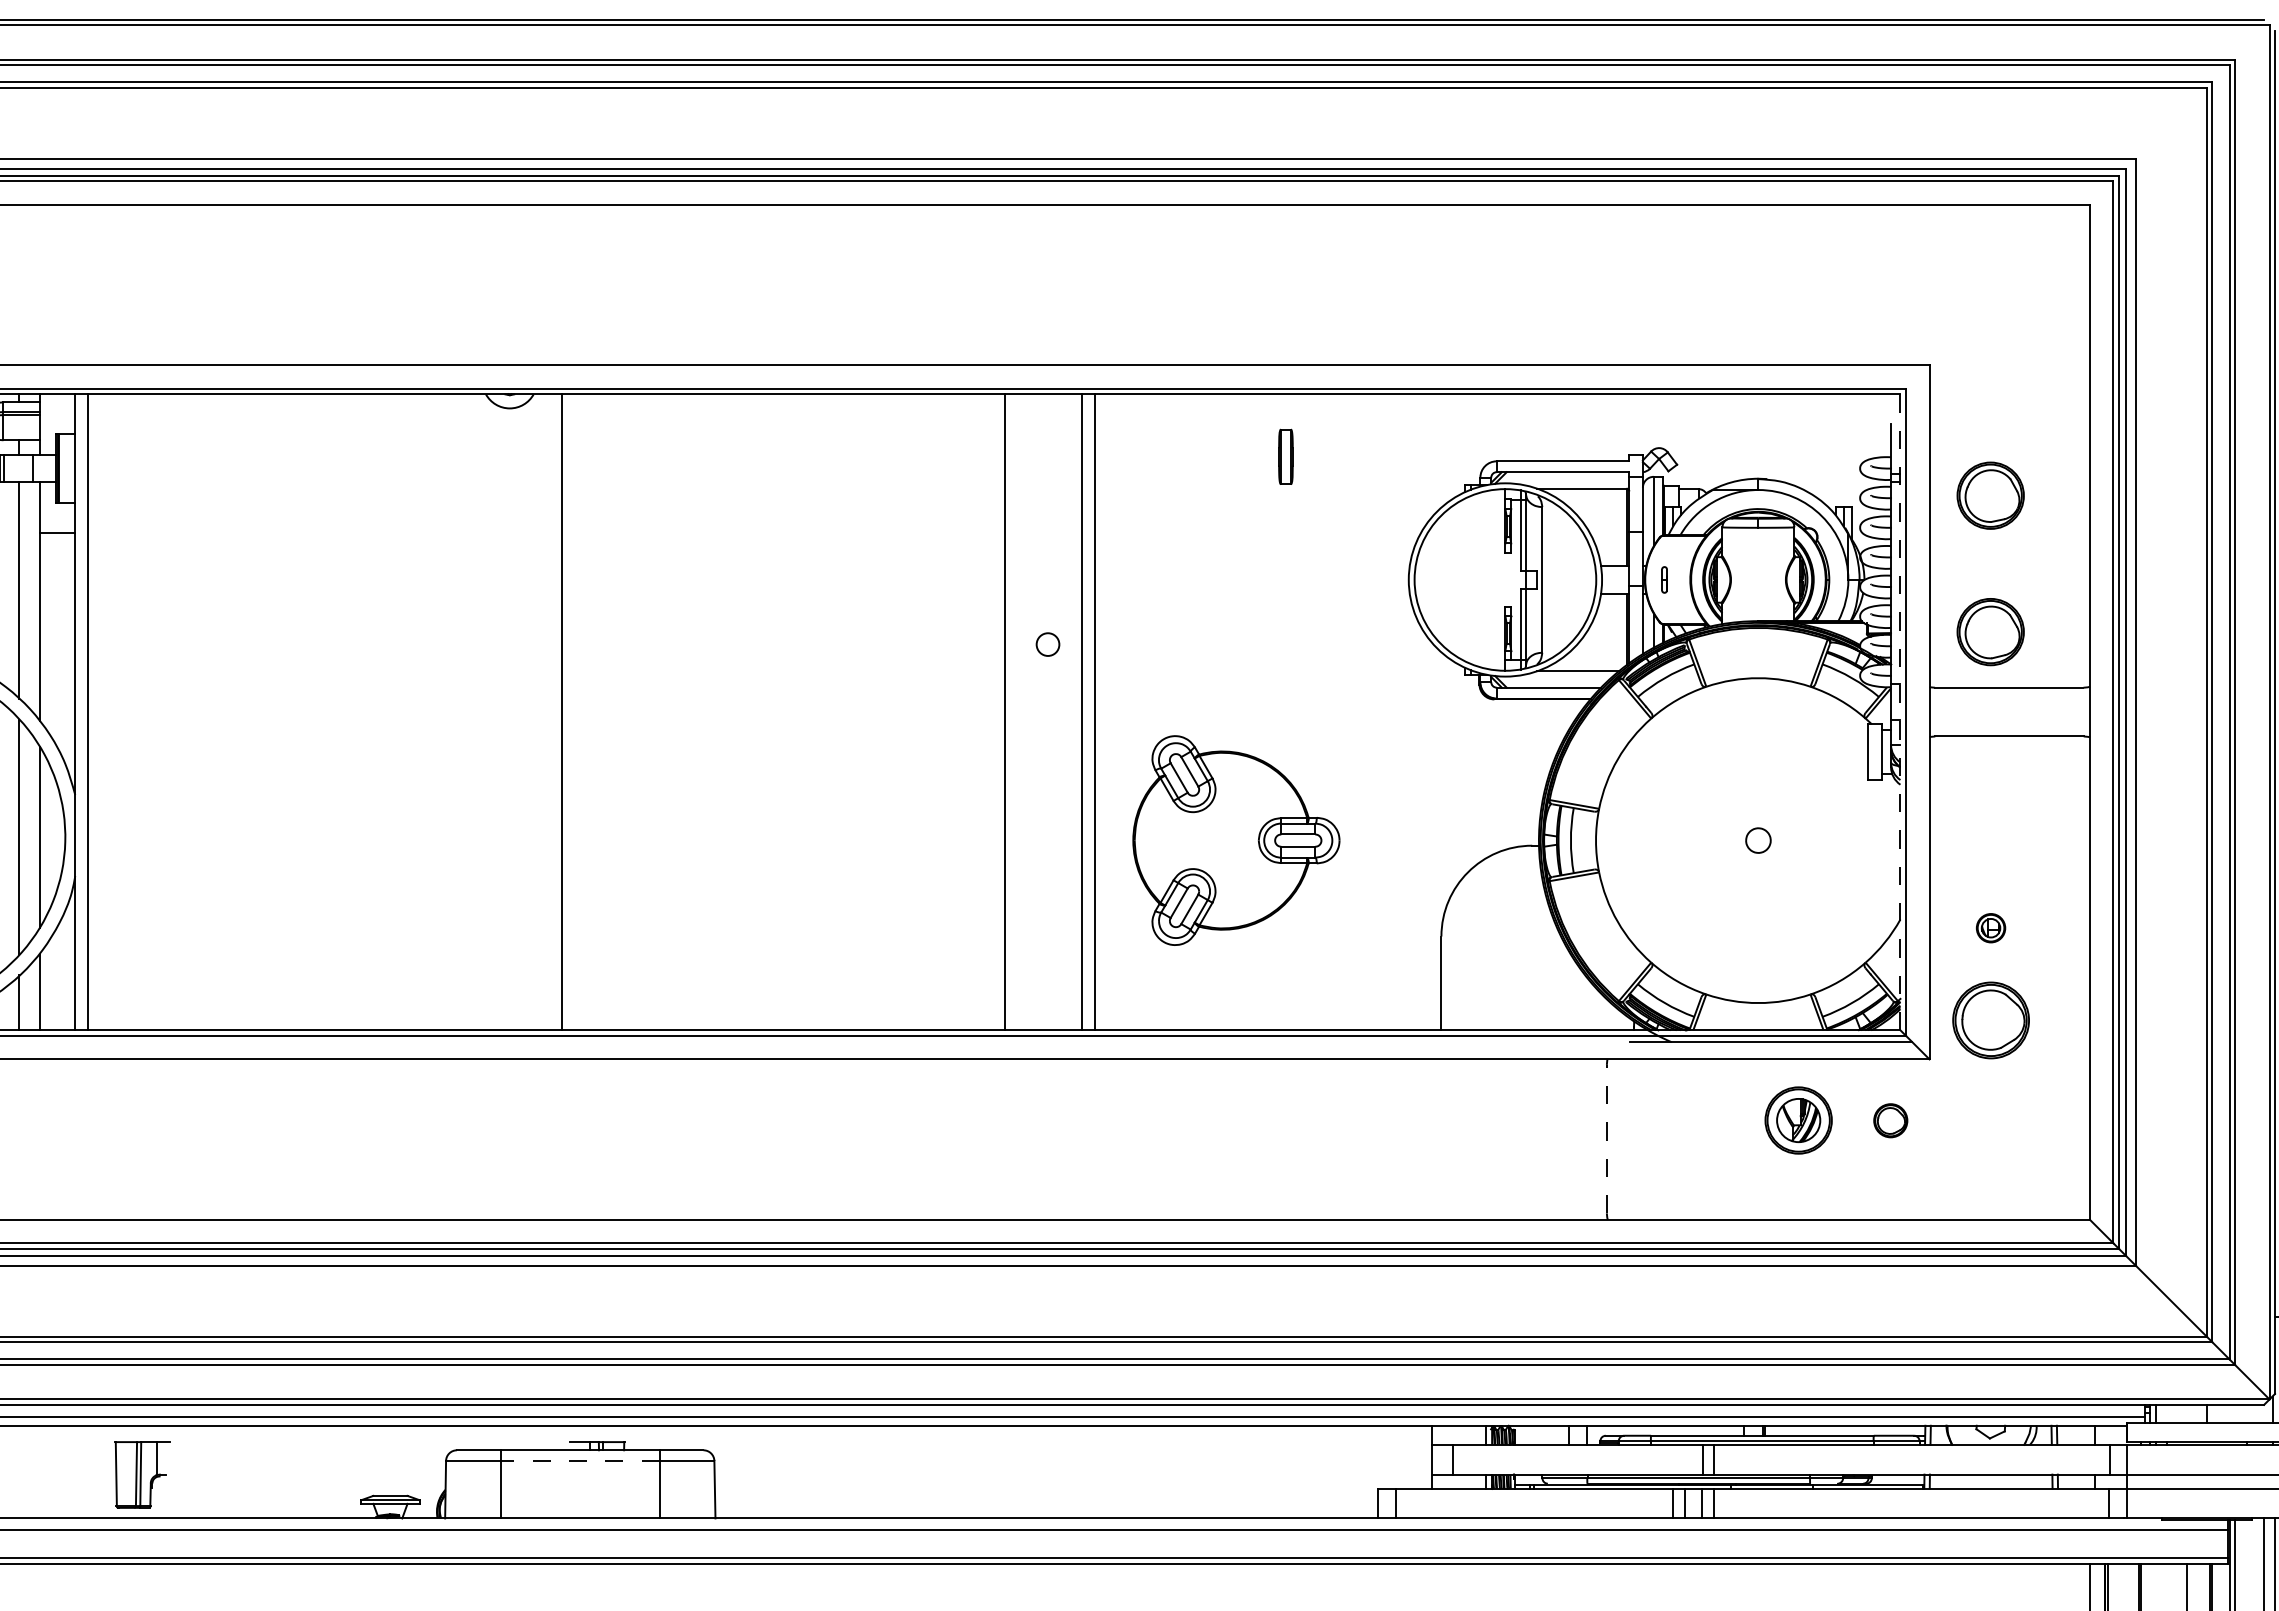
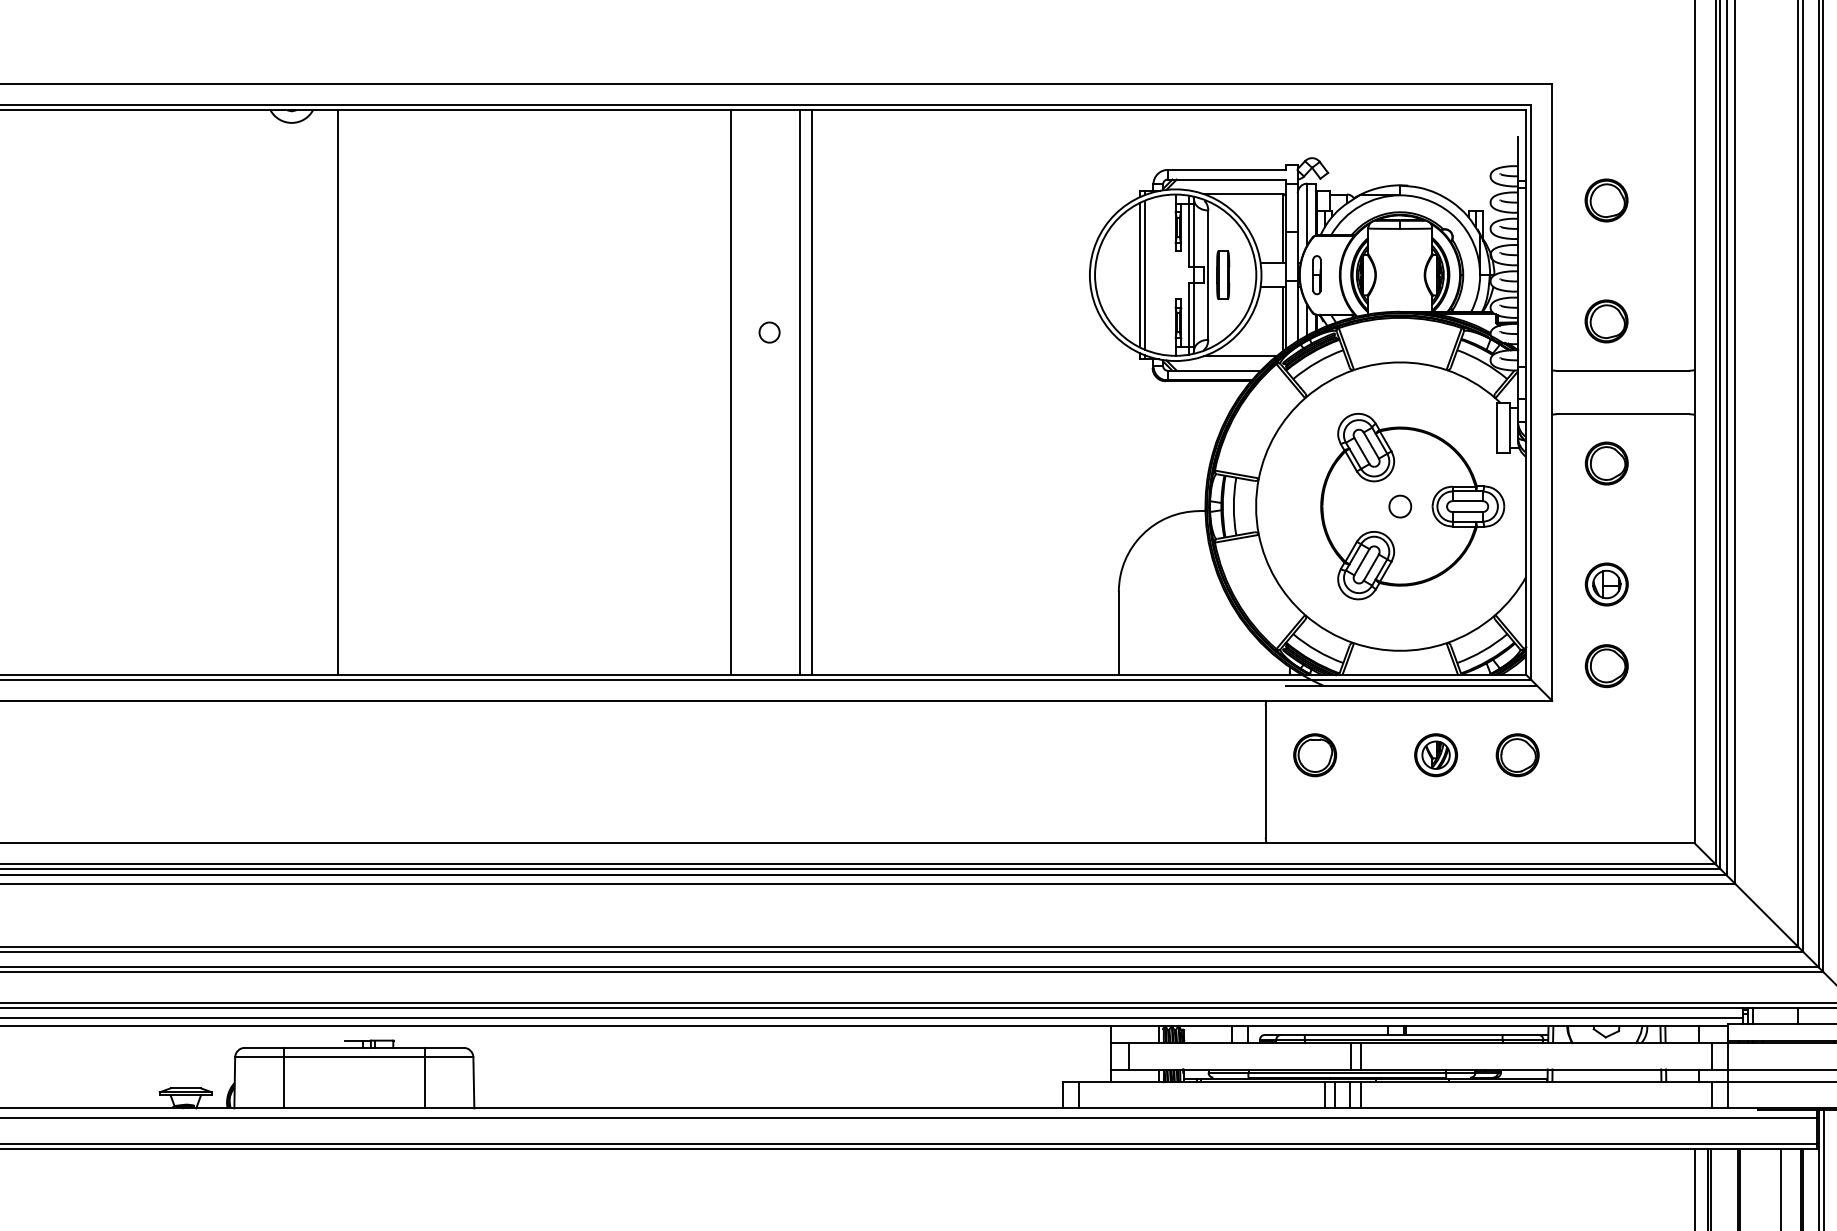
part: (1285, 456) -> (1222, 274), moved
part: (1990, 495) -> (1606, 200), size x0.71
line: (1465, 579) -> (1140, 274), added
line: (1471, 579) -> (1145, 274), added
part: (1664, 579) -> (1316, 274), size x1.67
part: (1990, 631) -> (1606, 320), size x0.71
line: (1900, 711) -> (1526, 391), dashed -> solid
part: (1990, 791) -> (1606, 463), added
part: (1236, 840) -> (1412, 506), moved
part: (1990, 927) -> (1606, 583), size x1.67
part: (1990, 1019) -> (1606, 665), size x0.62
part: (1662, 1120) -> (1315, 755), added
part: (1798, 1120) -> (1435, 755), size x0.71
part: (1890, 1120) -> (1517, 755), size x1.43
line: (1606, 1138) -> (1265, 771), dashed -> solid
line: (579, 1461) -> (353, 1057), dashed -> solid

